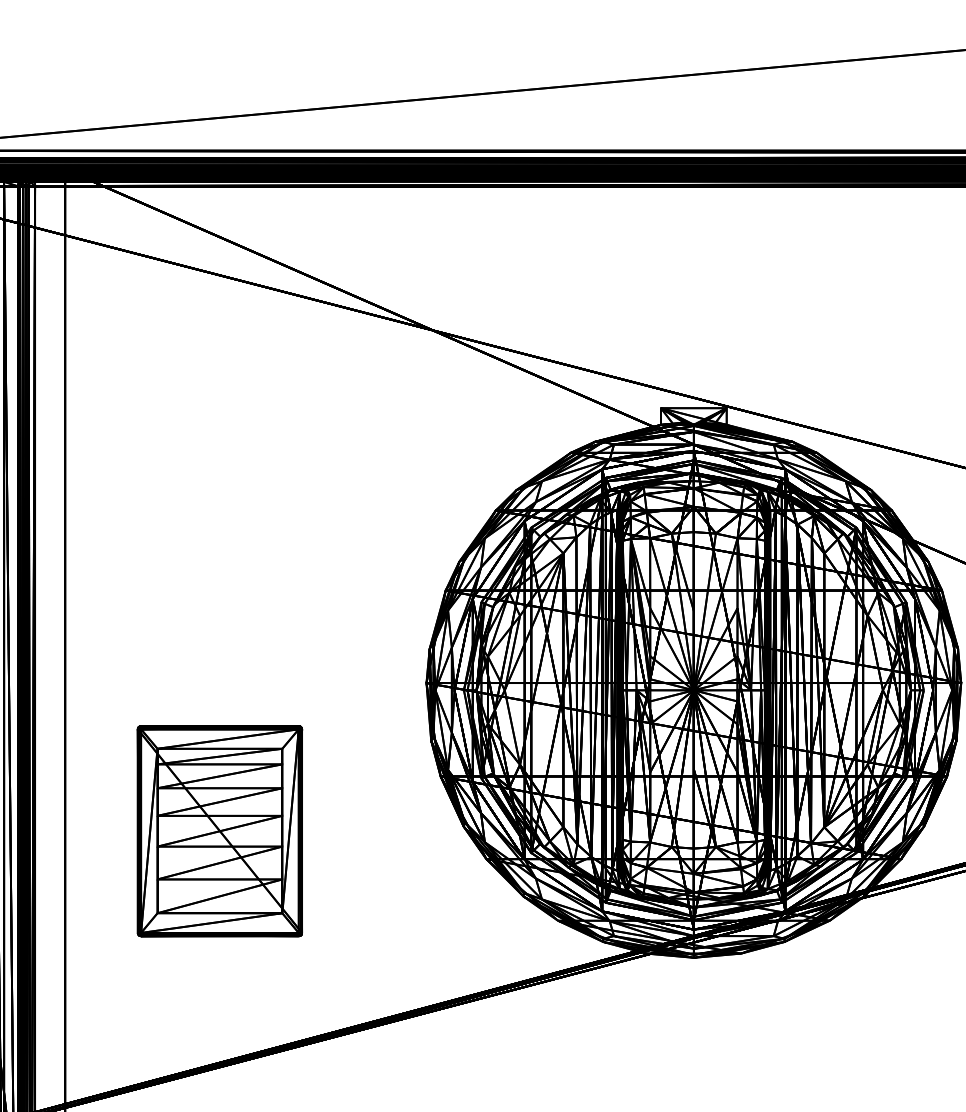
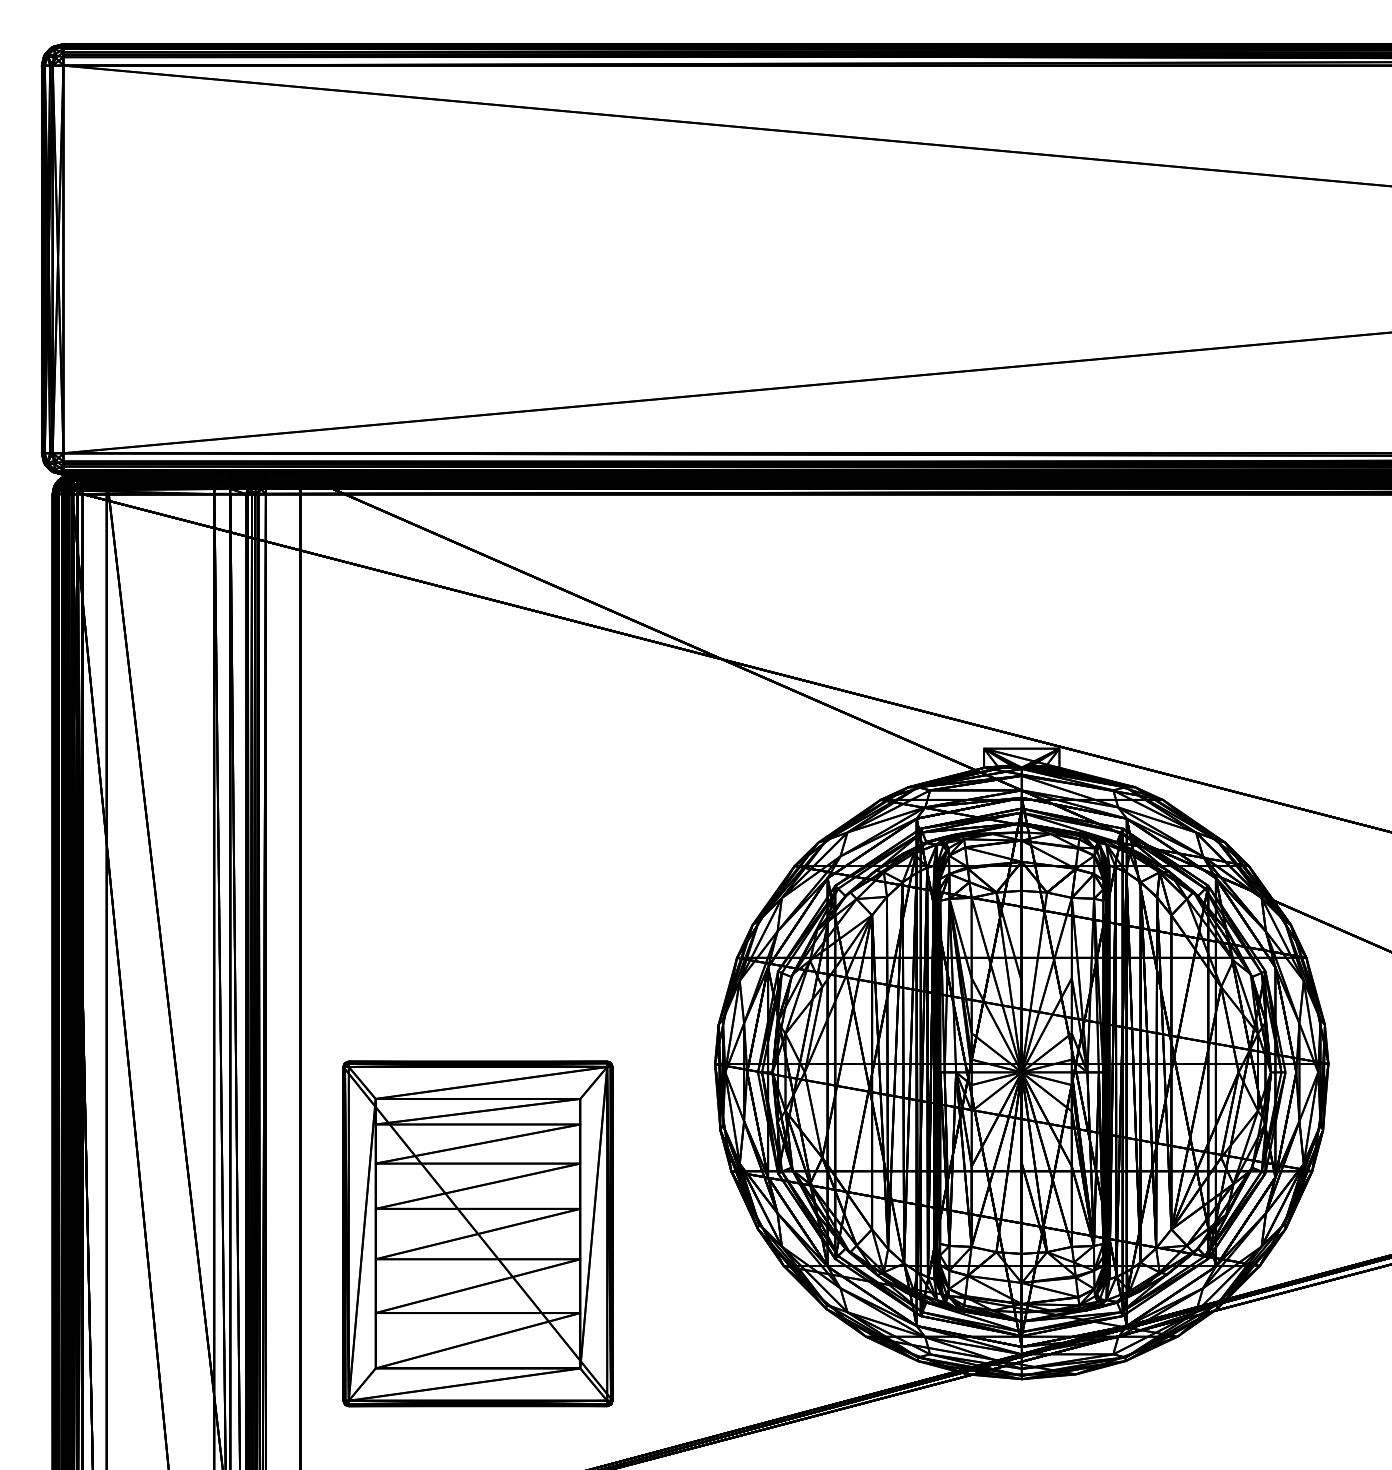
part: (219, 830) -> (477, 1233), size x1.43

